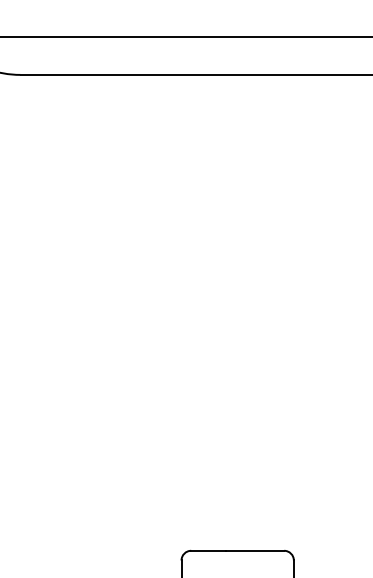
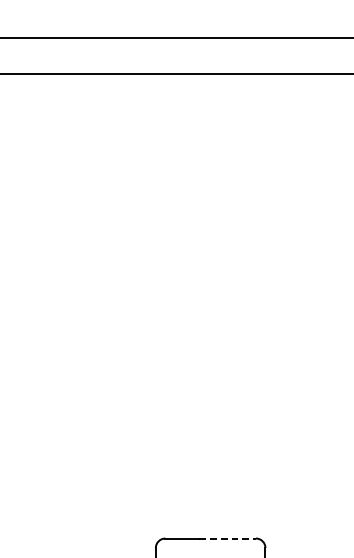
line: (255, 550) -> (228, 538), solid -> dashed

